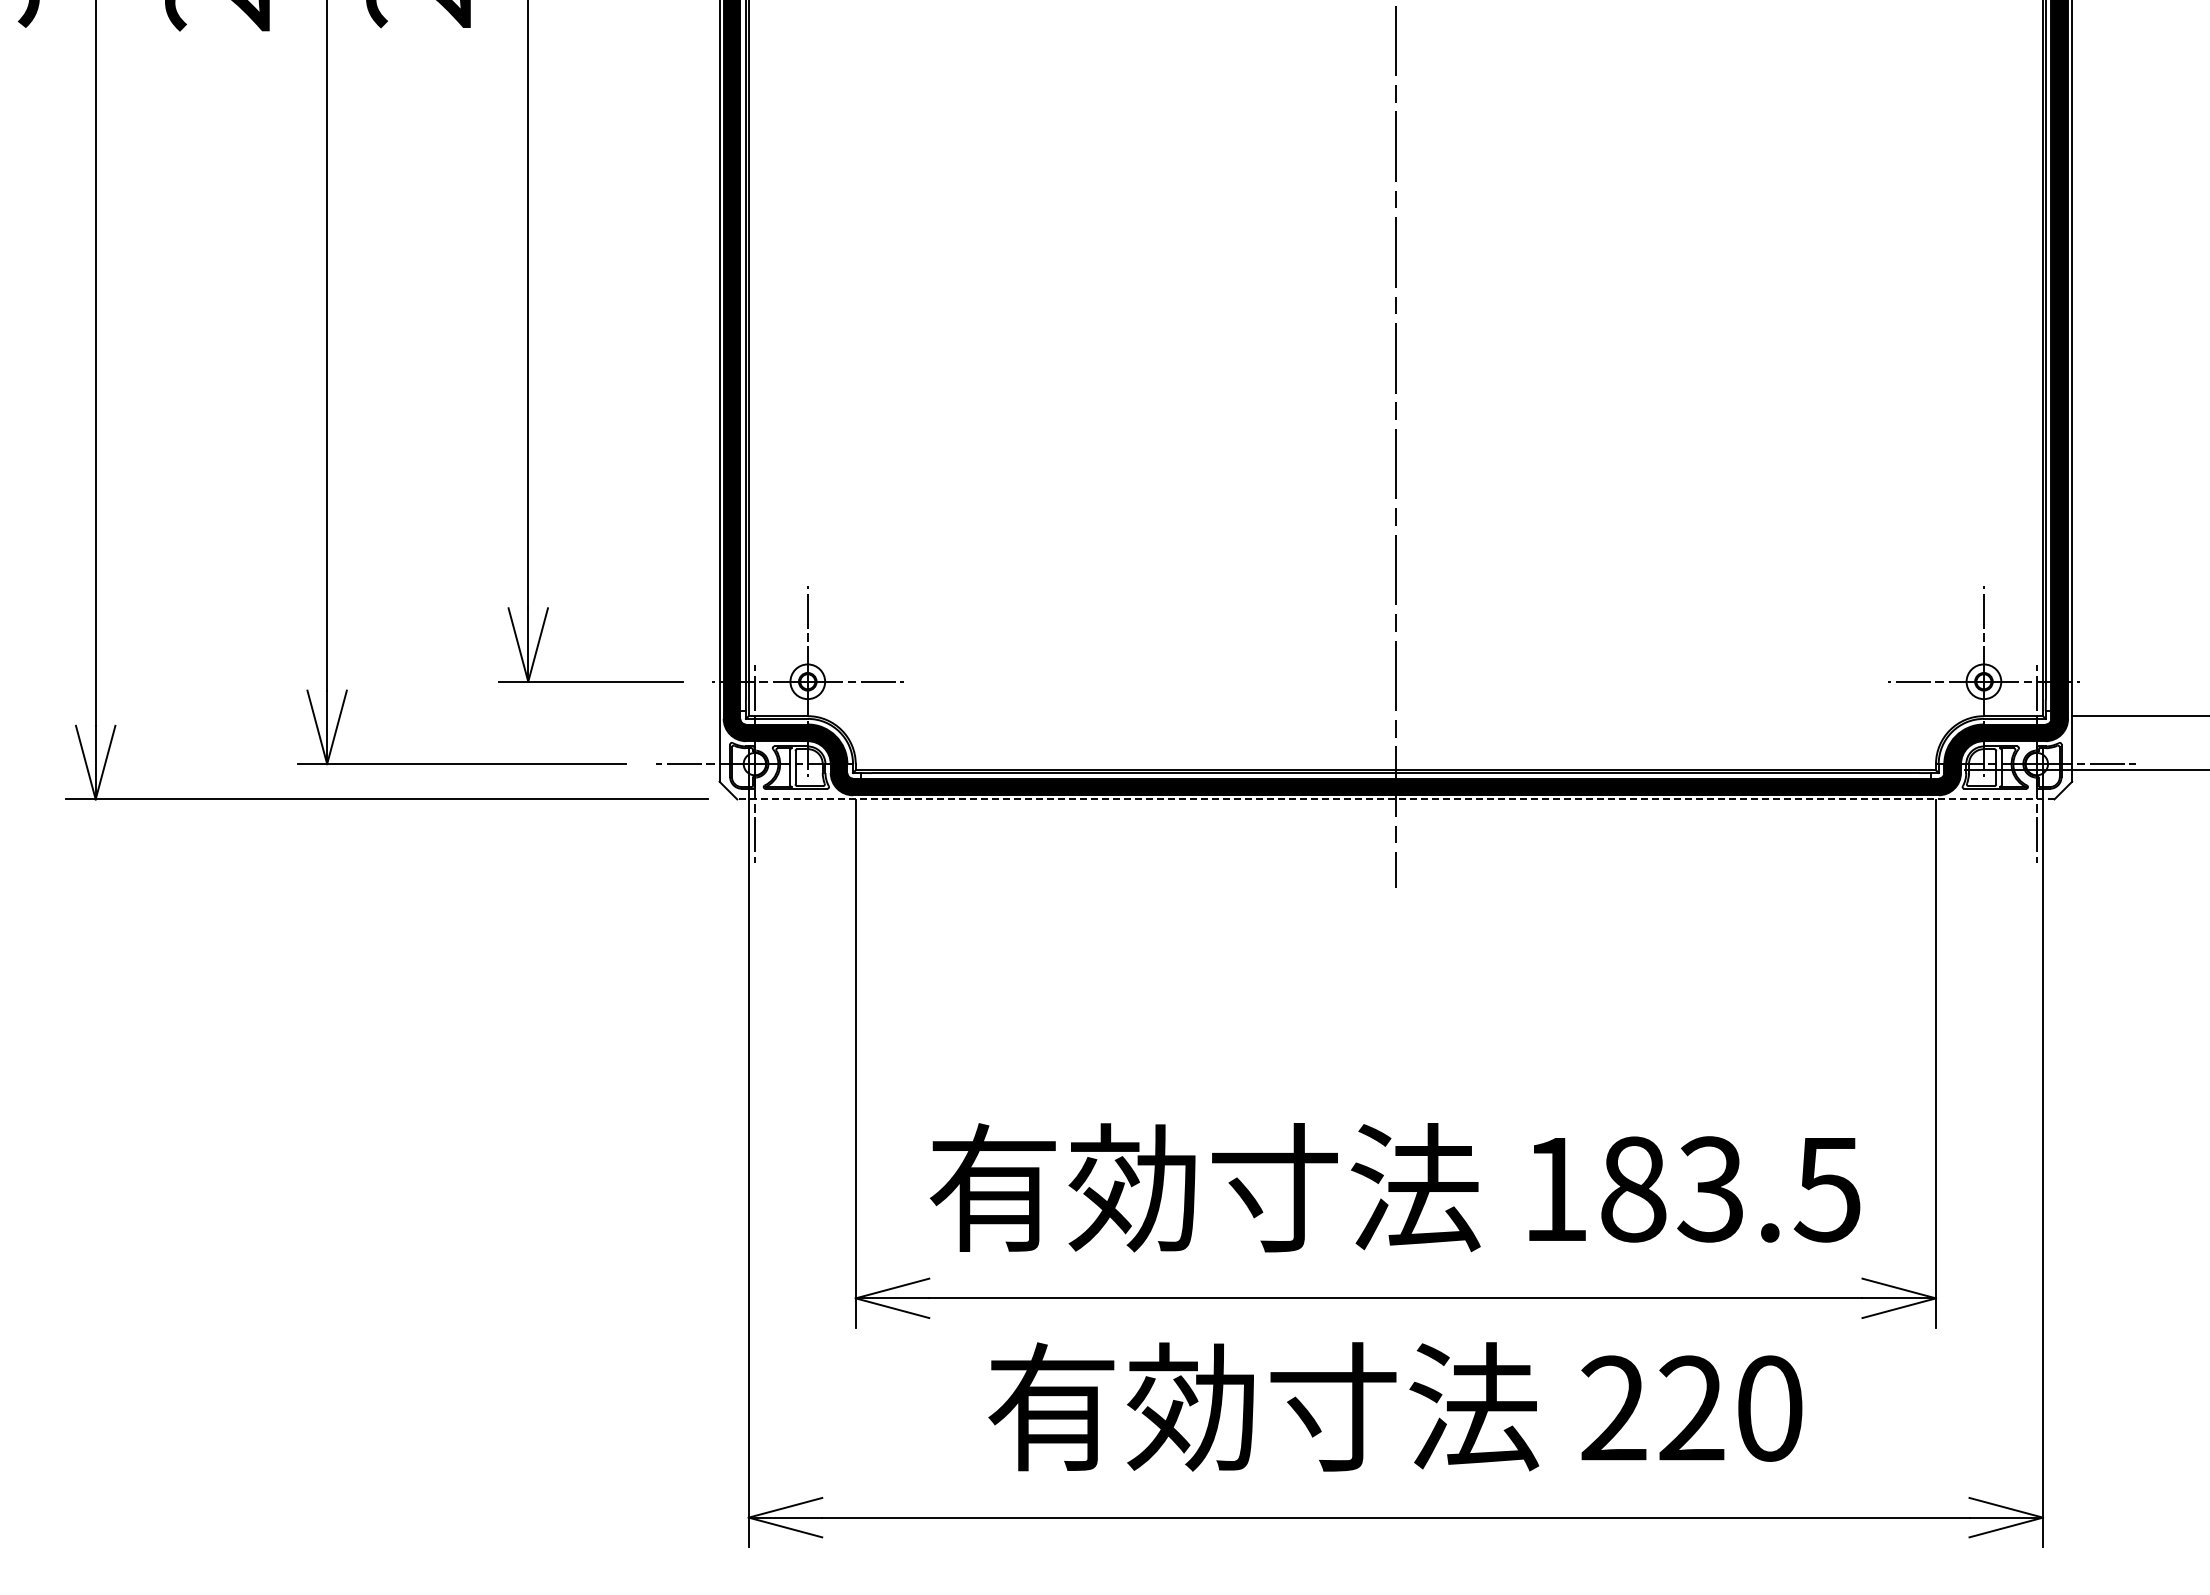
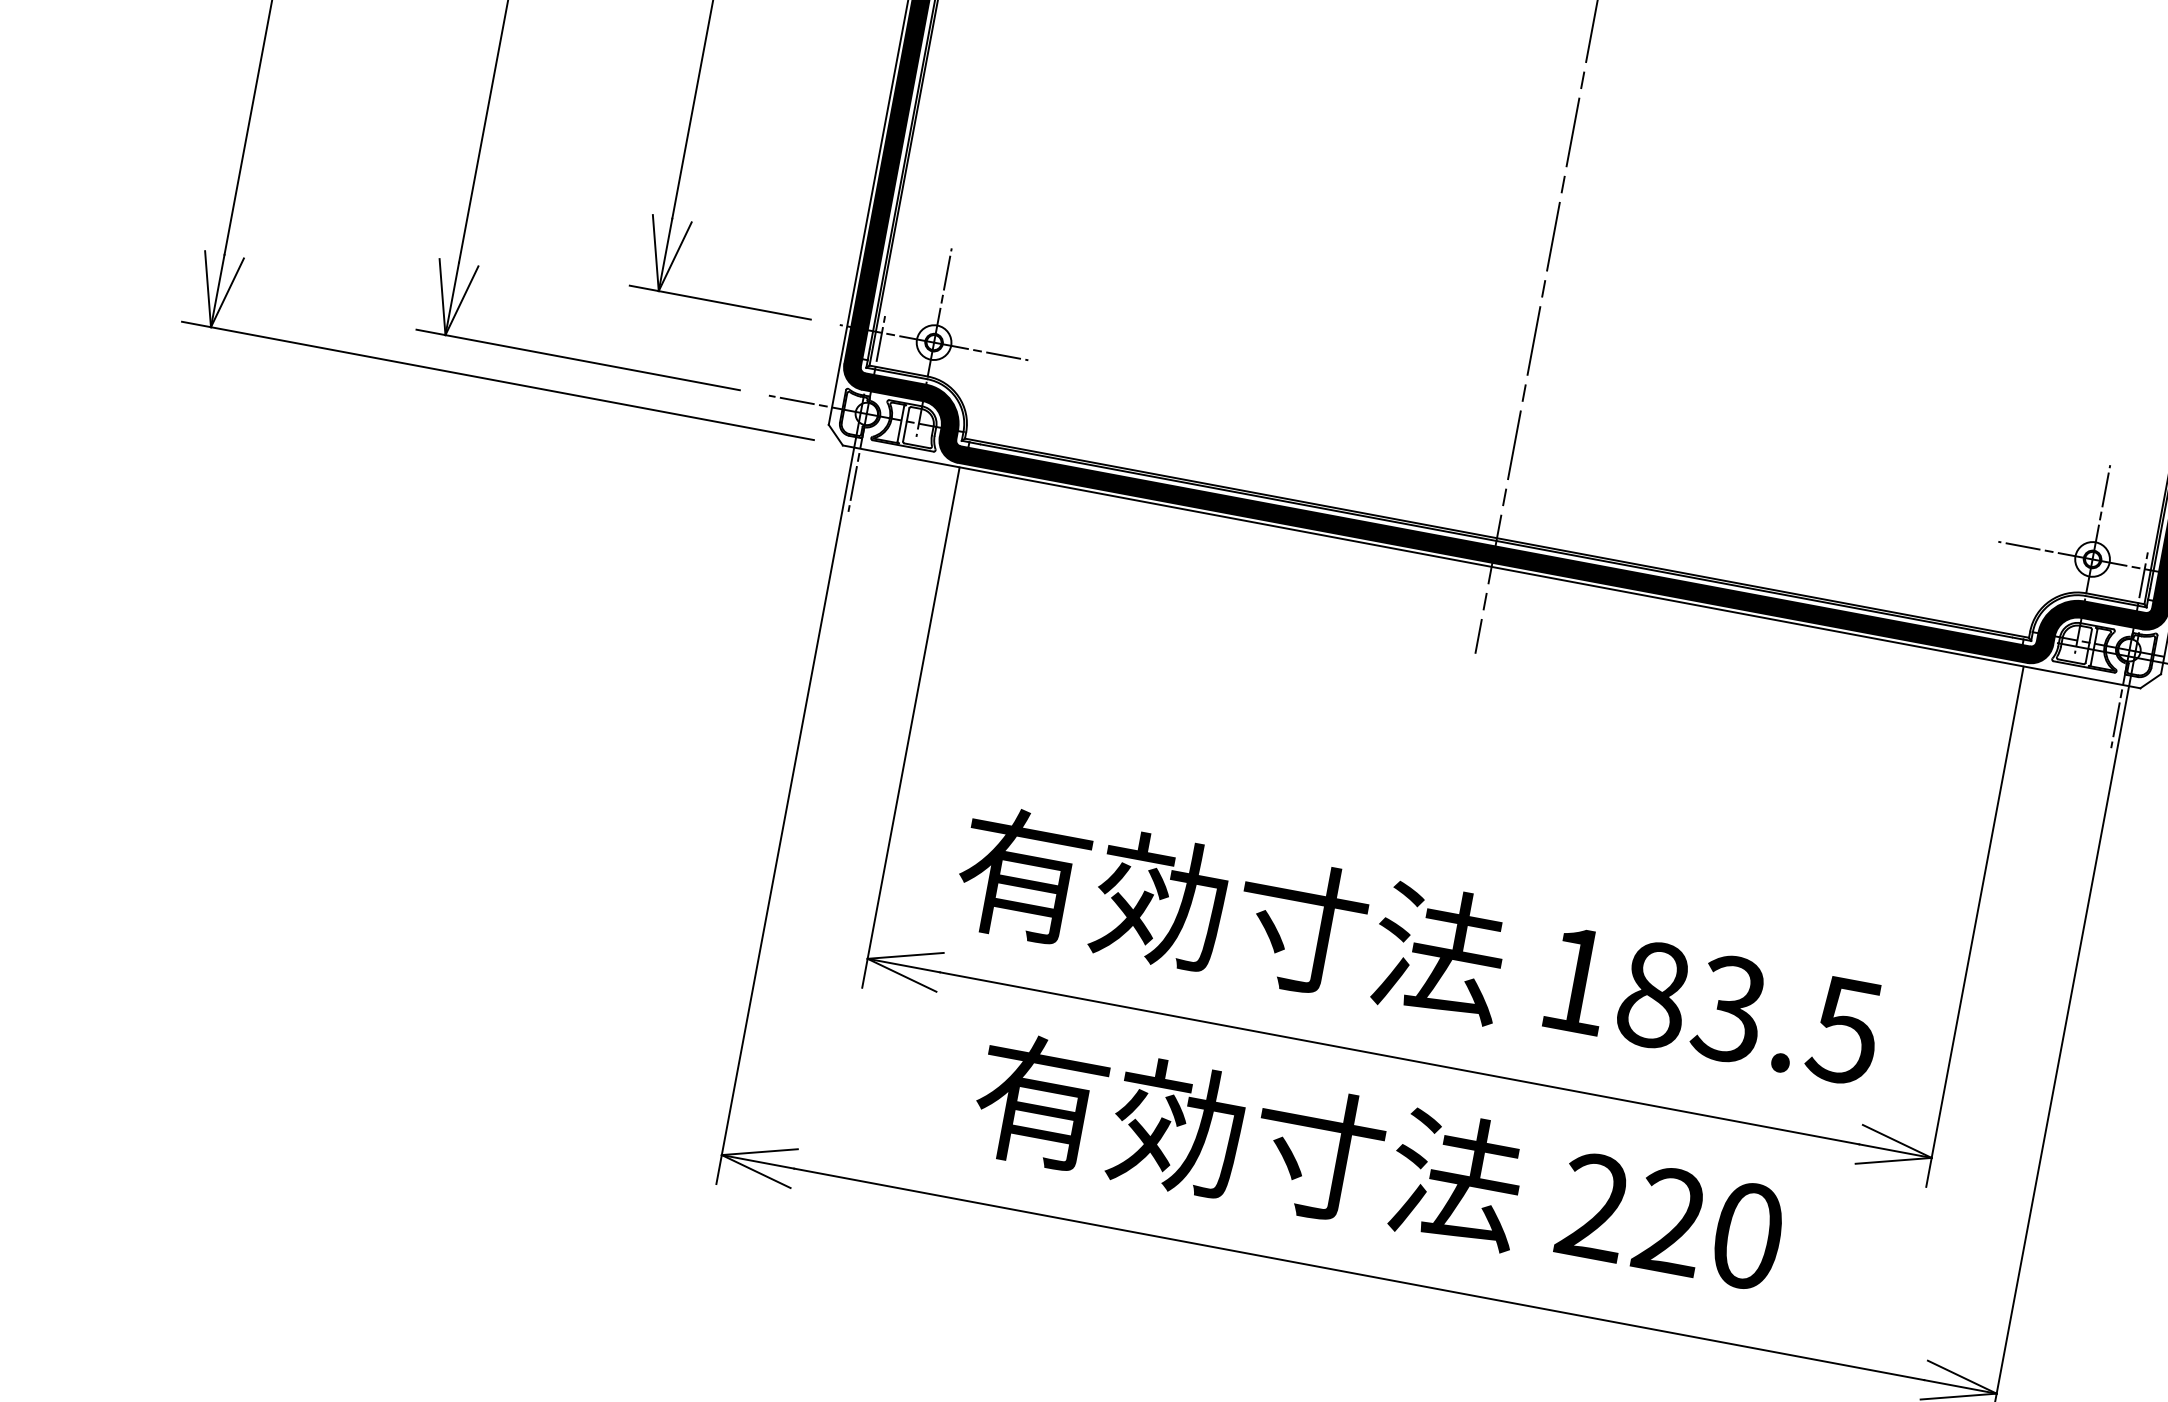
line: (1395, 799) -> (1491, 566), dashed -> solid

